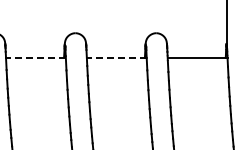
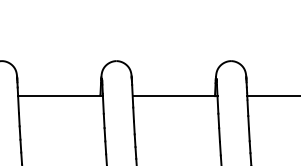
line: (35, 57) -> (59, 95), dashed -> solid
line: (116, 57) -> (174, 95), dashed -> solid

